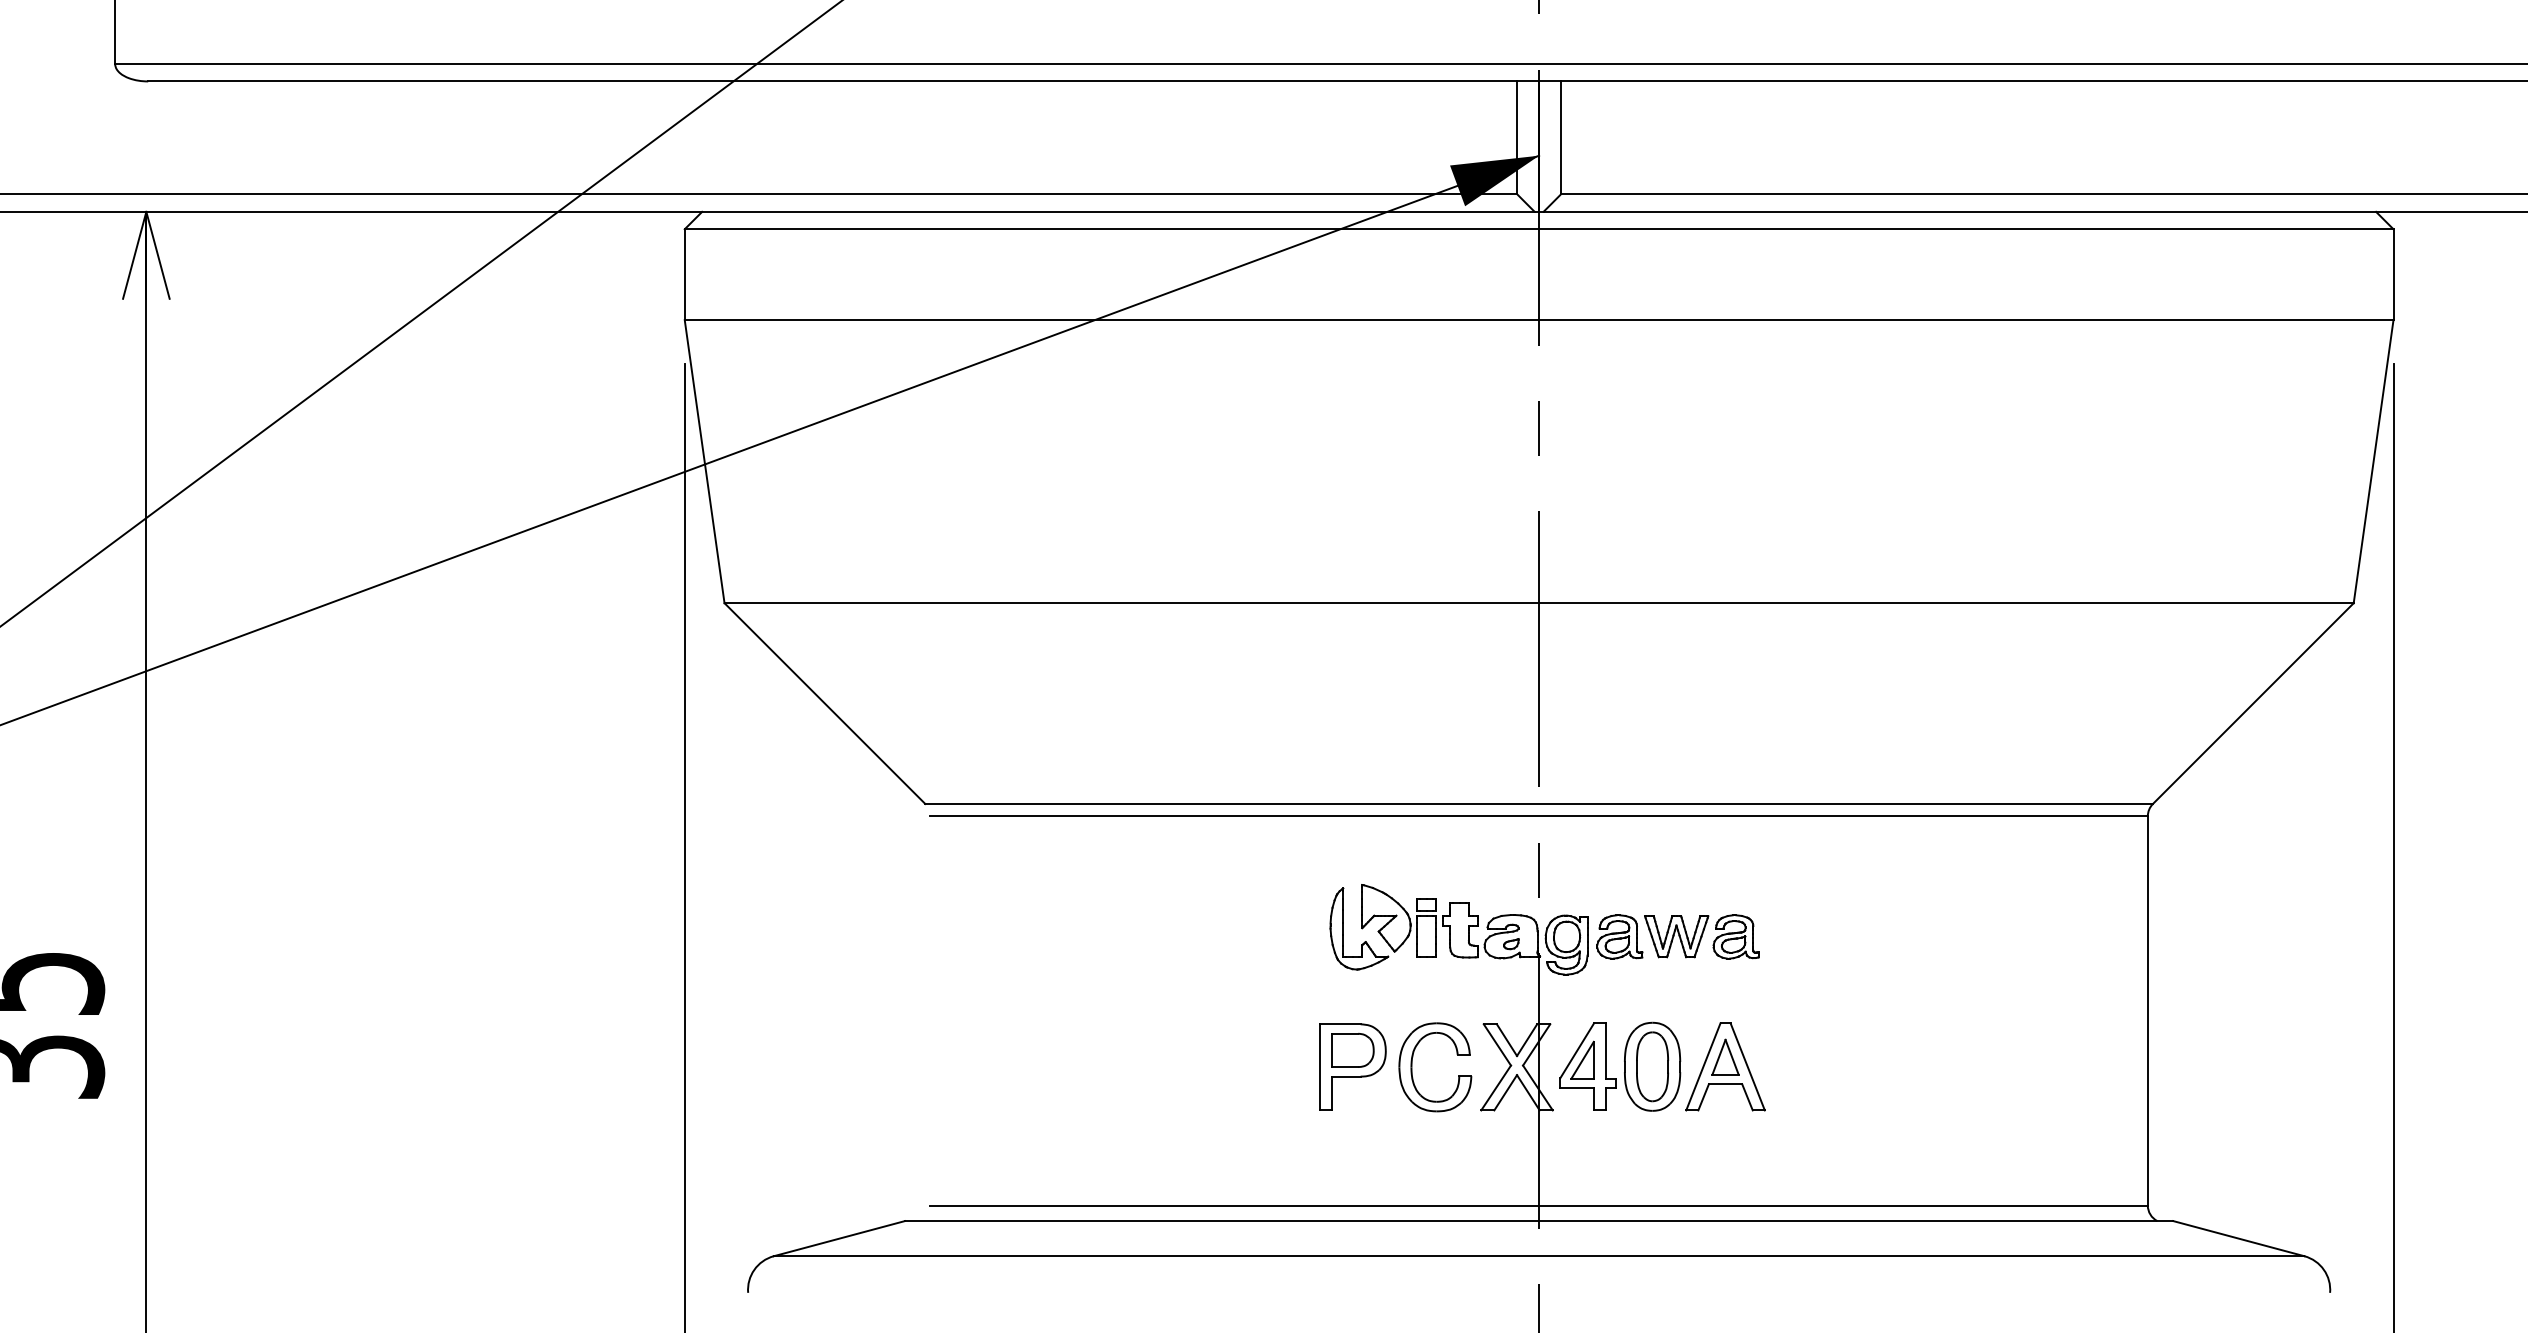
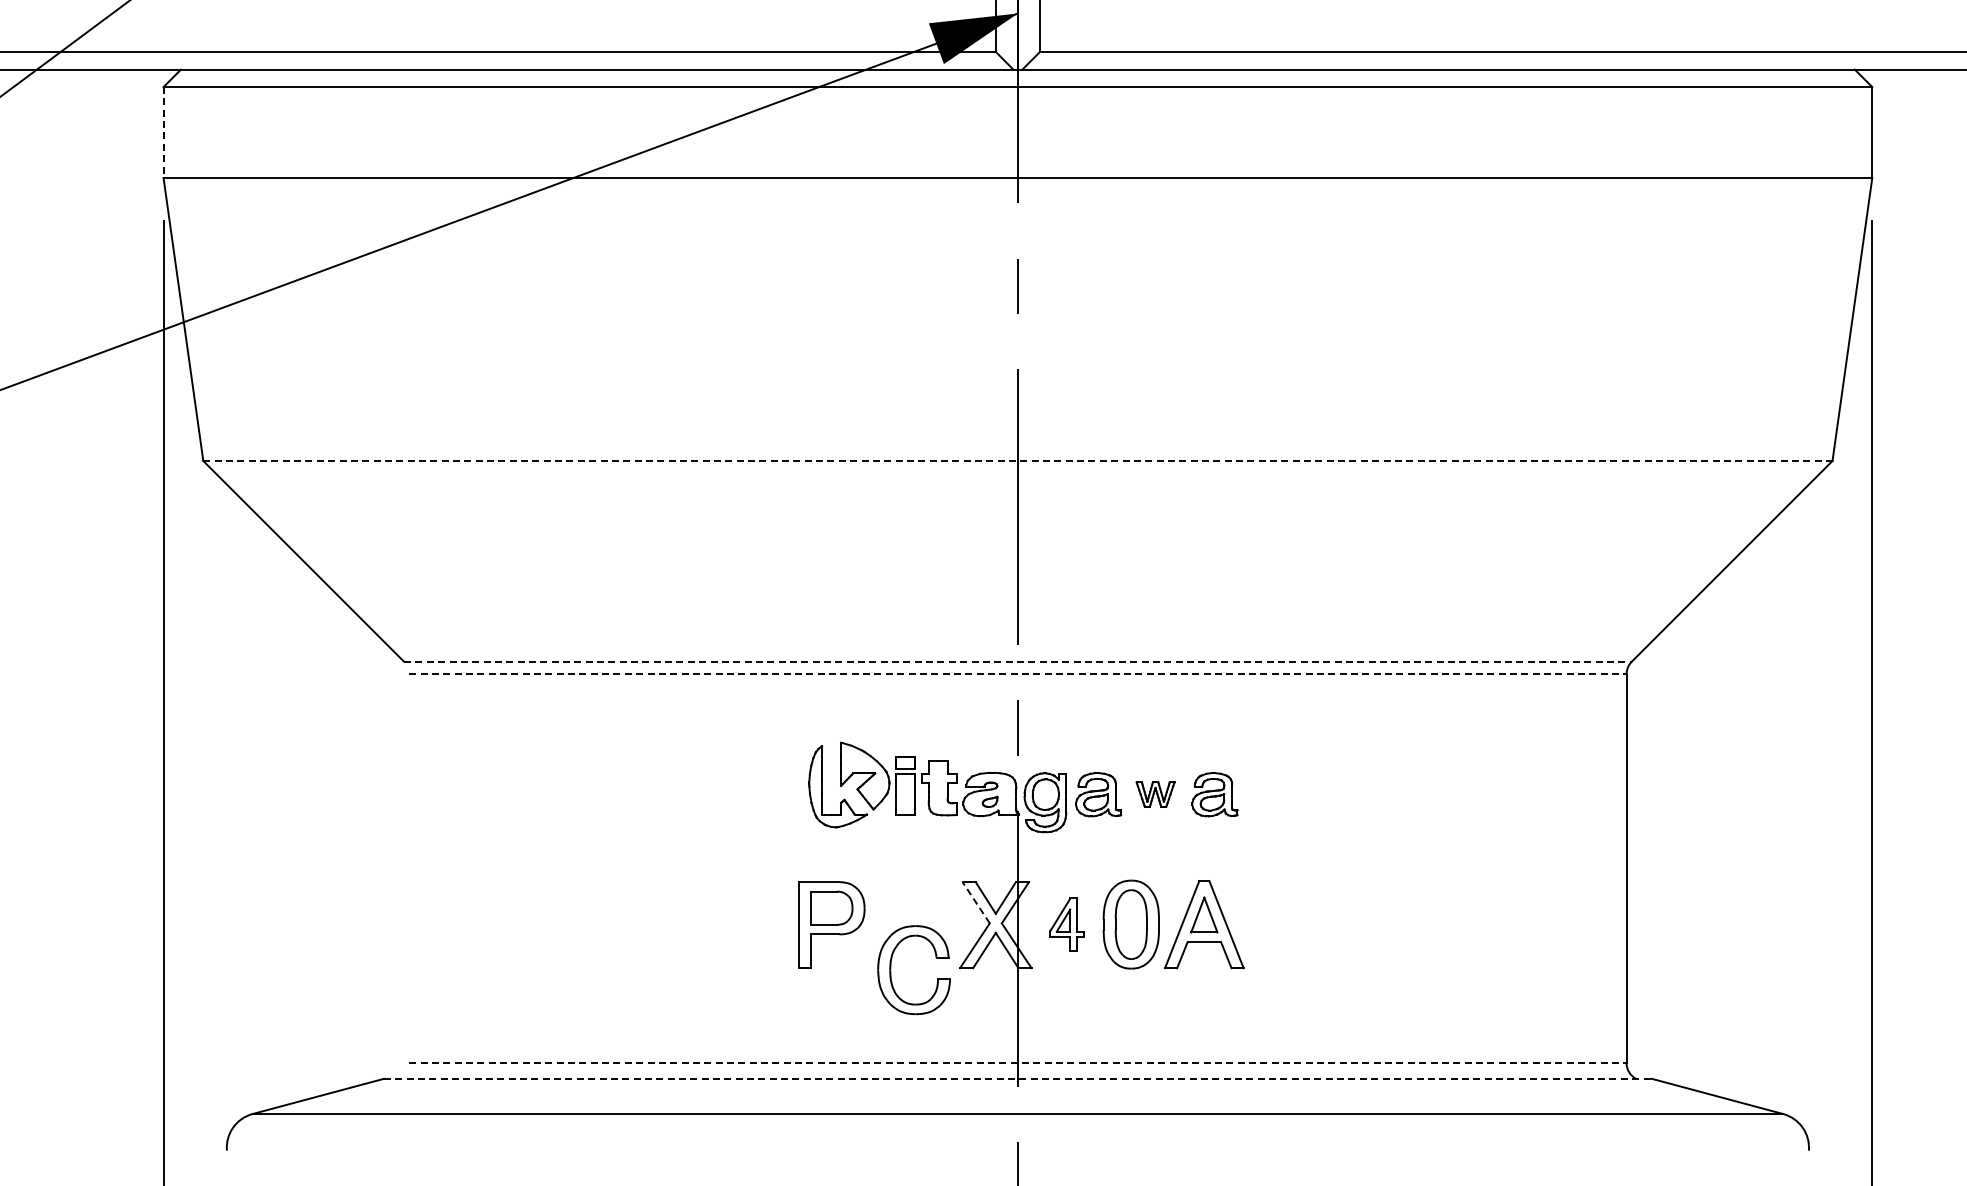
line: (684, 275) -> (163, 133), solid -> dashed
line: (1539, 603) -> (1018, 461), solid -> dashed
line: (1539, 803) -> (1018, 661), solid -> dashed
line: (1539, 816) -> (1018, 674), solid -> dashed
part: (1676, 936) -> (1155, 794), size x0.6
line: (1497, 1044) -> (976, 902), solid -> dashed
part: (1587, 1066) -> (1066, 924), size x0.6
part: (1412, 1067) -> (891, 970), moved
line: (1539, 1205) -> (1018, 1063), solid -> dashed
line: (1539, 1221) -> (1018, 1079), solid -> dashed

